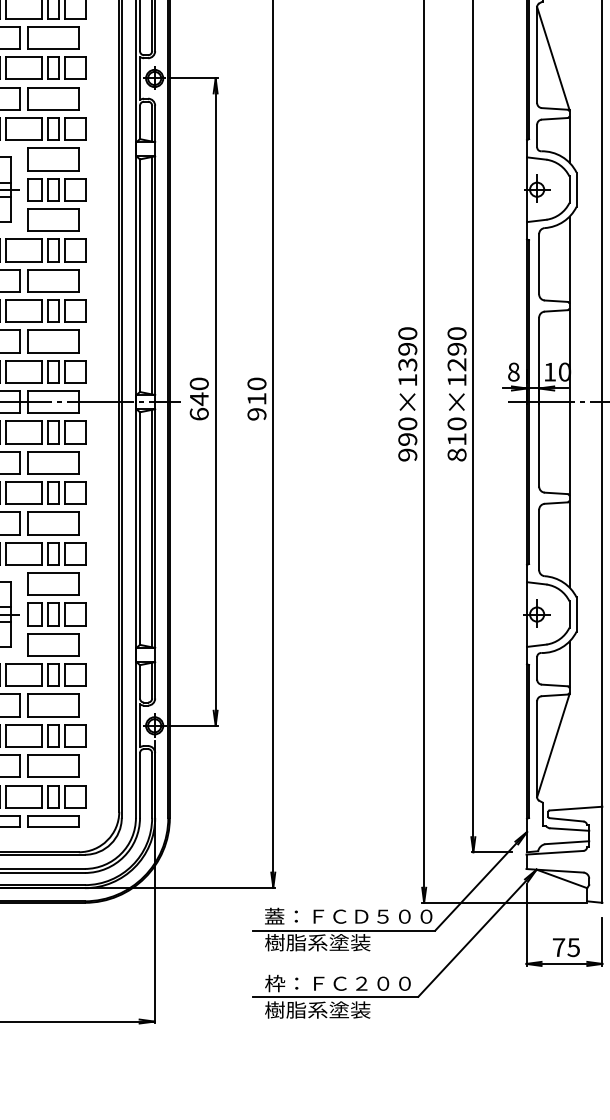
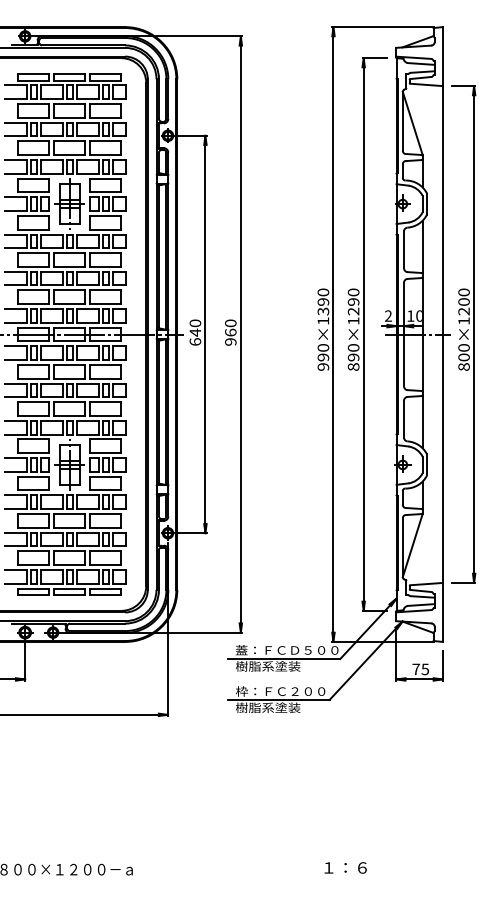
text: (513, 371) -> (388, 315), 8 -> 2
text: (256, 398) -> (230, 332), 910 -> 960
text: (456, 439) -> (353, 357), 810×1290 -> 890×1290

